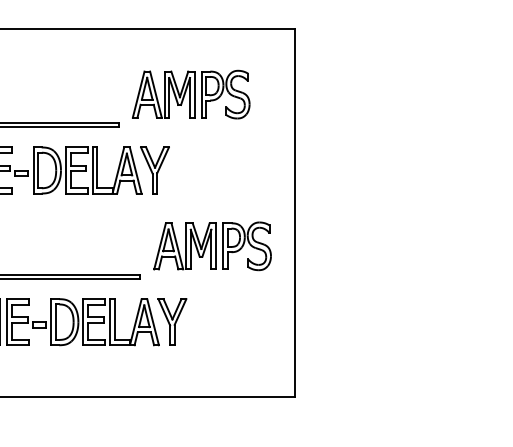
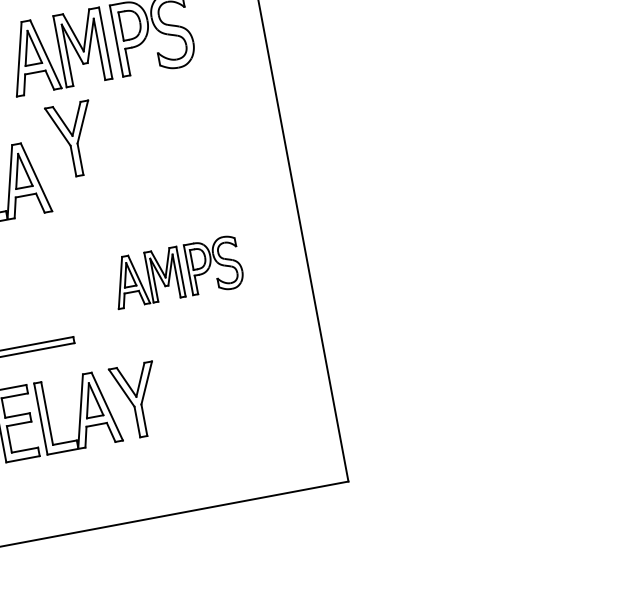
part: (154, 170) -> (72, 140), moved
part: (212, 246) -> (177, 272), size x0.7

